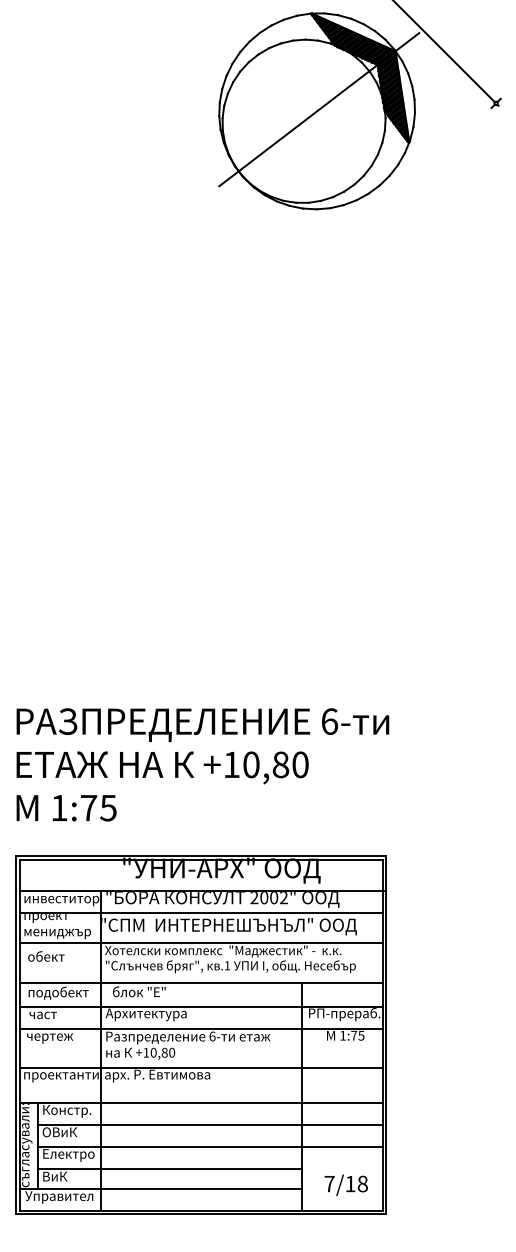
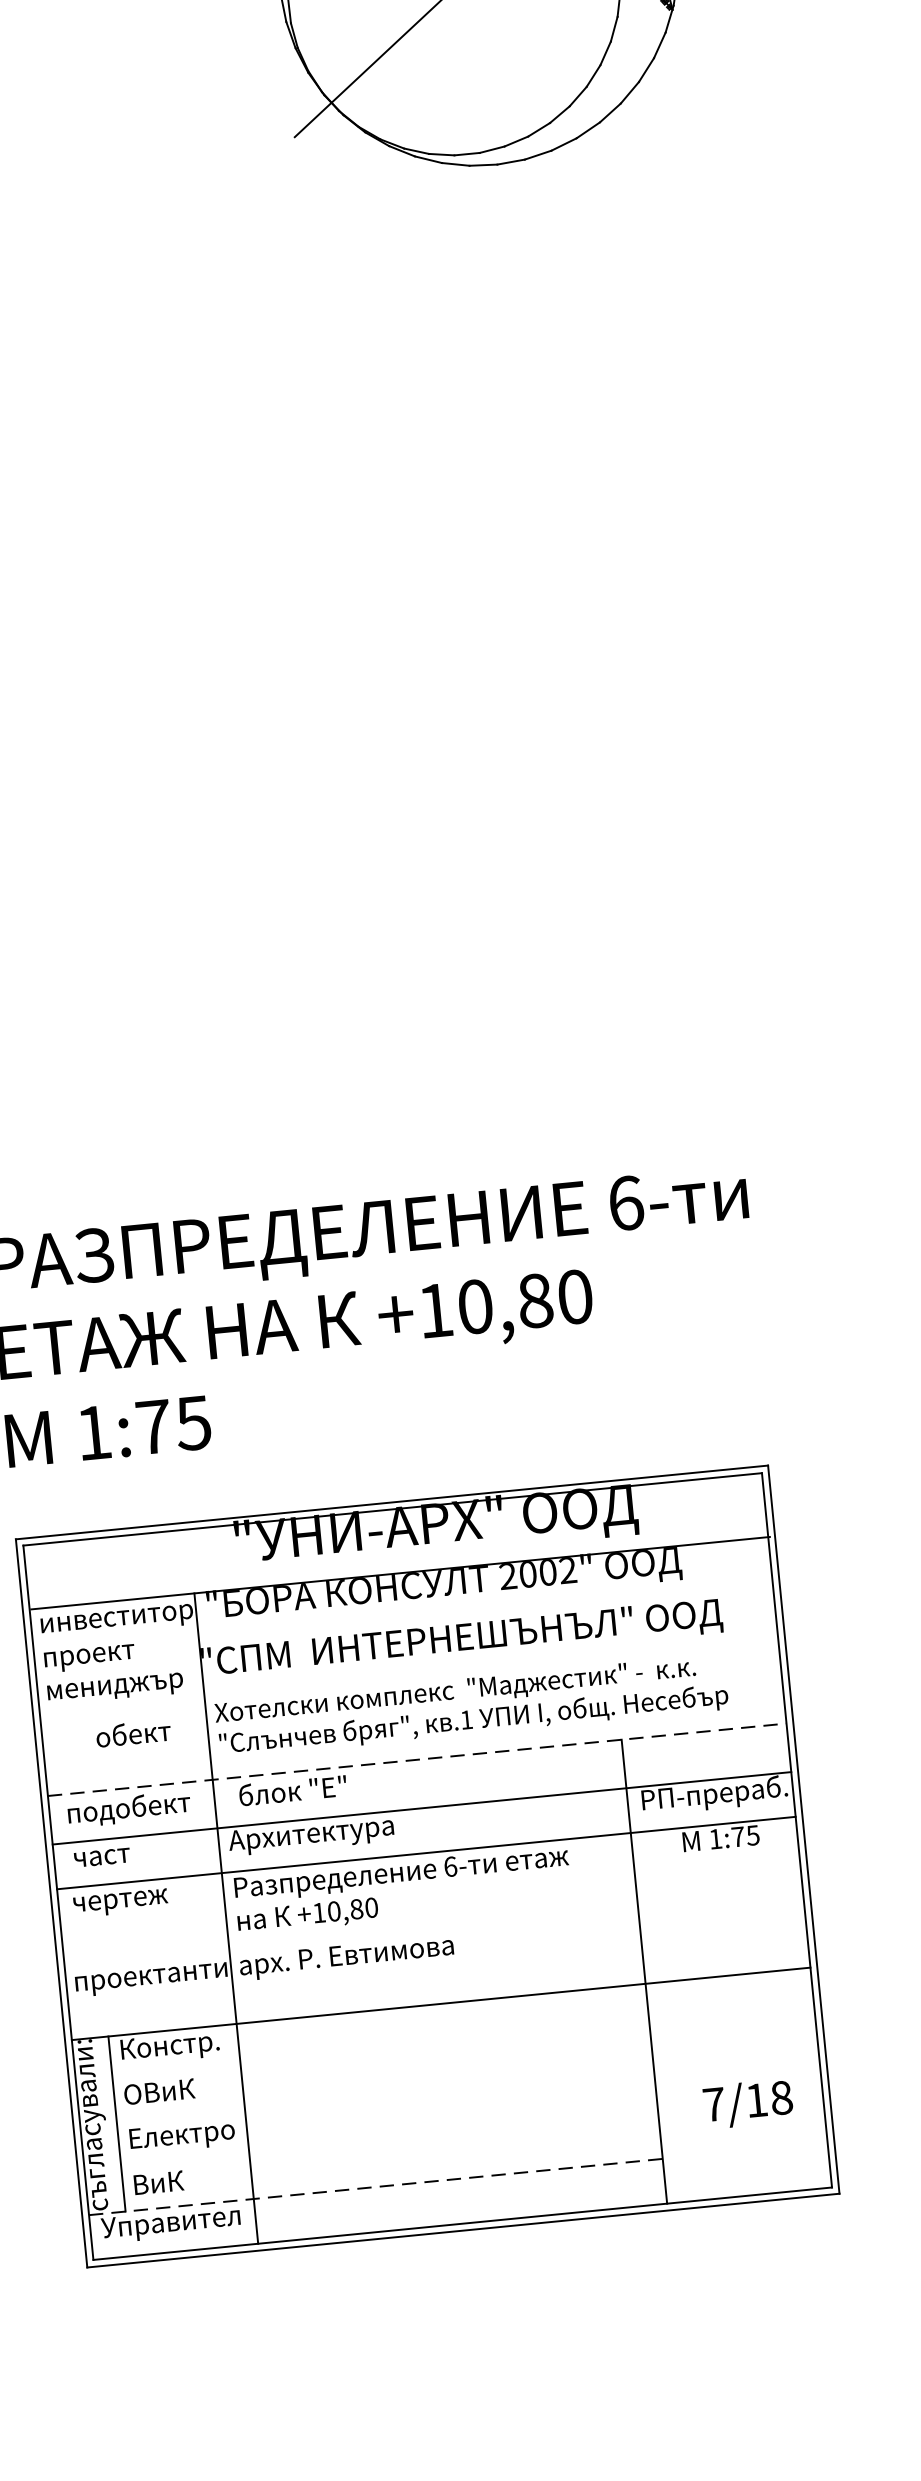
line: (201, 913) -> (403, 1618), removed
line: (201, 943) -> (409, 1679), removed
text: (46, 956) -> (133, 1733), moved
line: (201, 982) -> (417, 1759), solid -> dashed
line: (201, 1068) -> (434, 1933), removed
line: (210, 1124) -> (463, 2045), removed
line: (210, 1146) -> (468, 2090), removed
line: (169, 1169) -> (389, 2145), removed
text: (345, 1184) -> (746, 2102), moved
line: (161, 1189) -> (377, 2187), solid -> dashed

